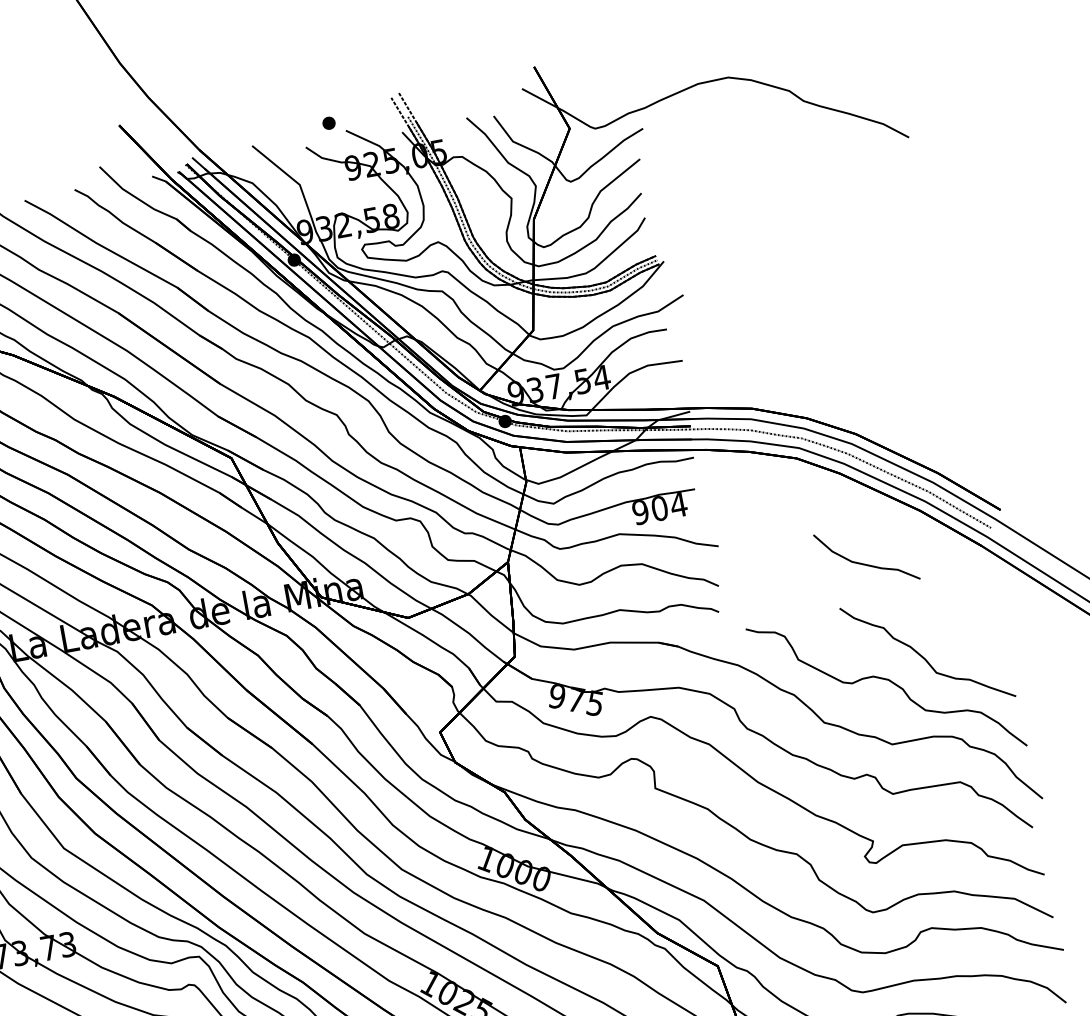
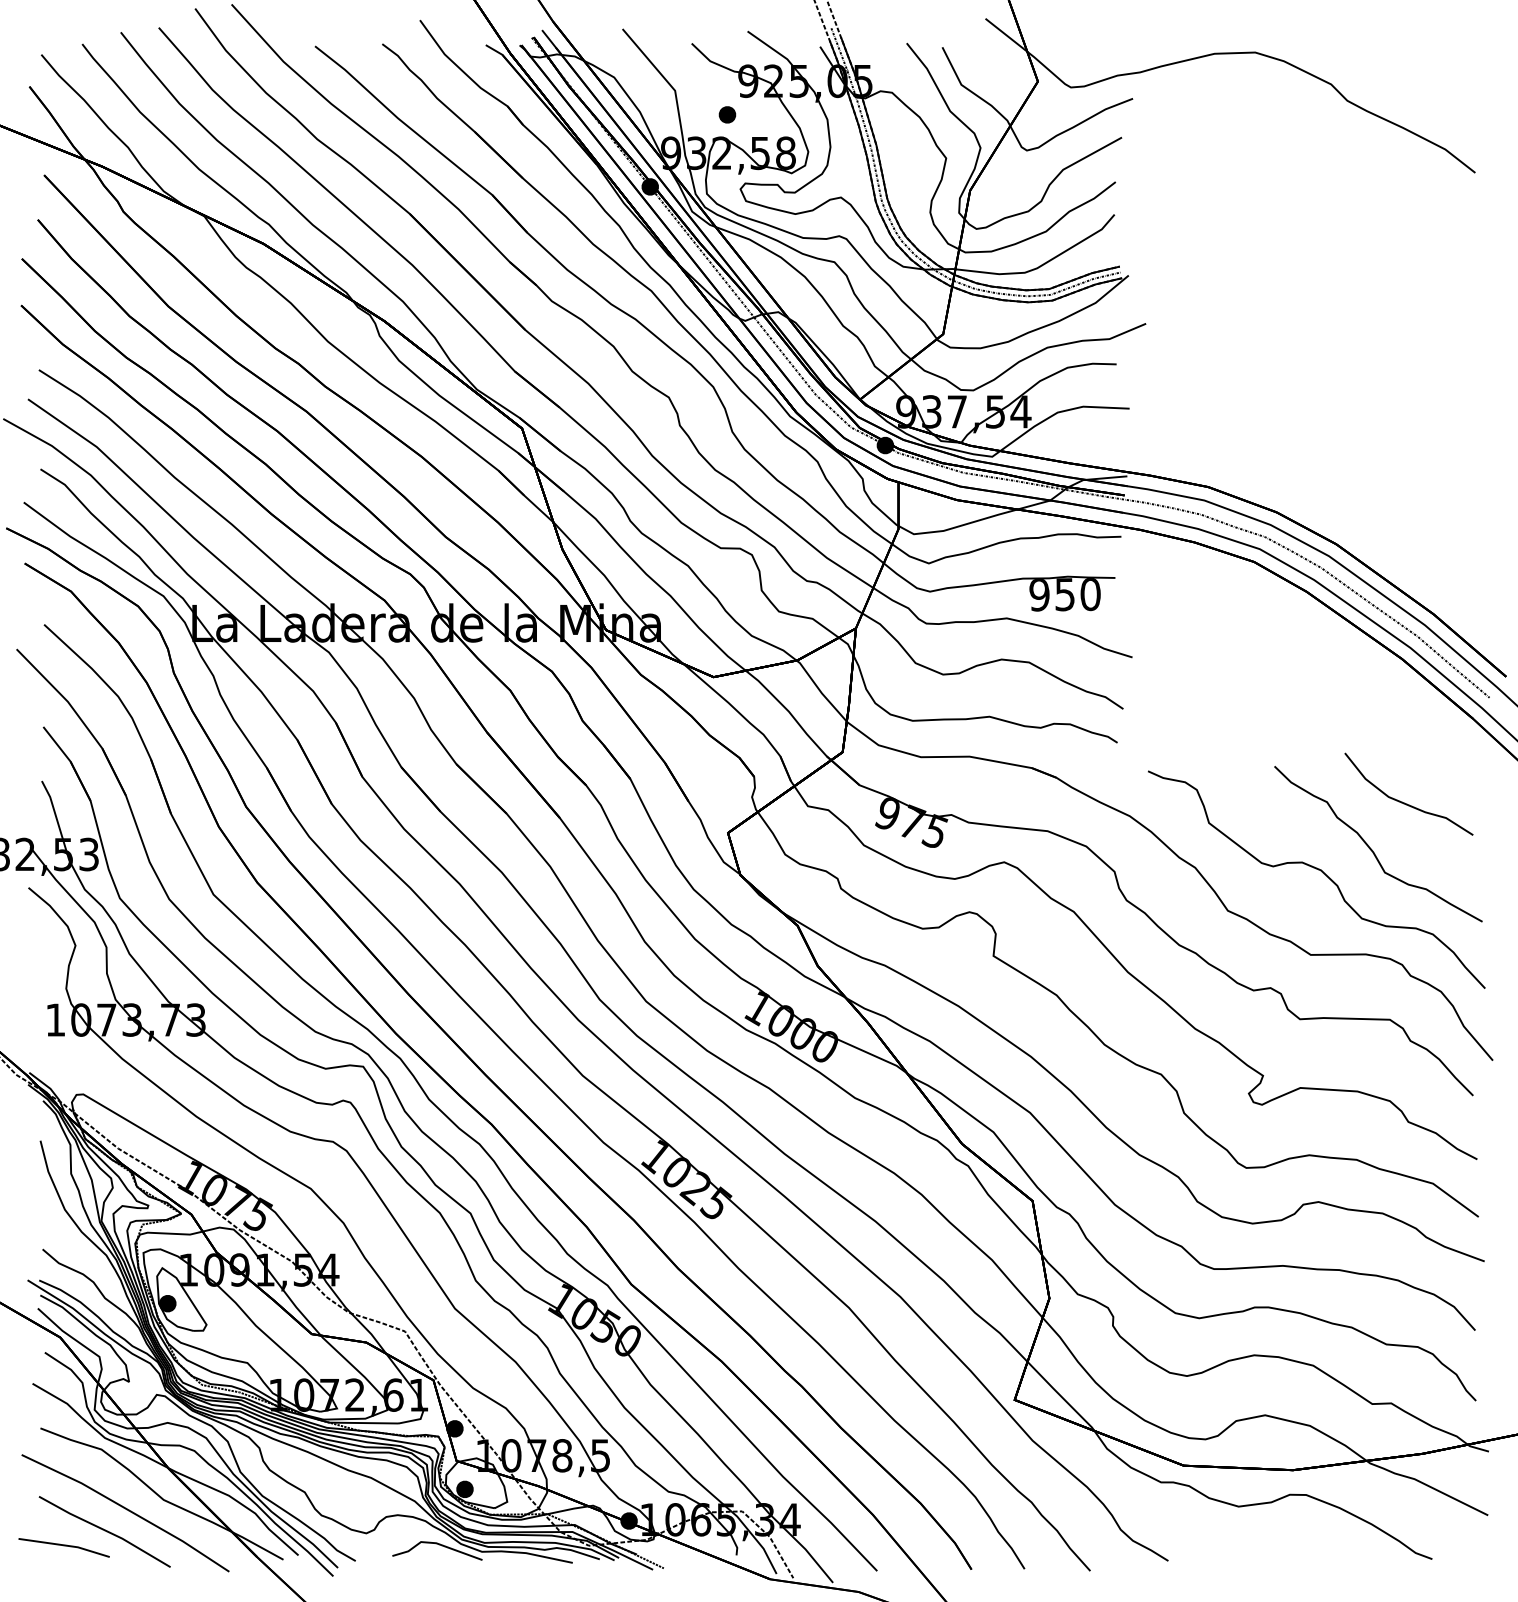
part: (329, 123) -> (727, 114), moved
text: (669, 506) -> (1078, 594), 904 -> 950
curve: (864, 563) -> (1404, 802), moved

